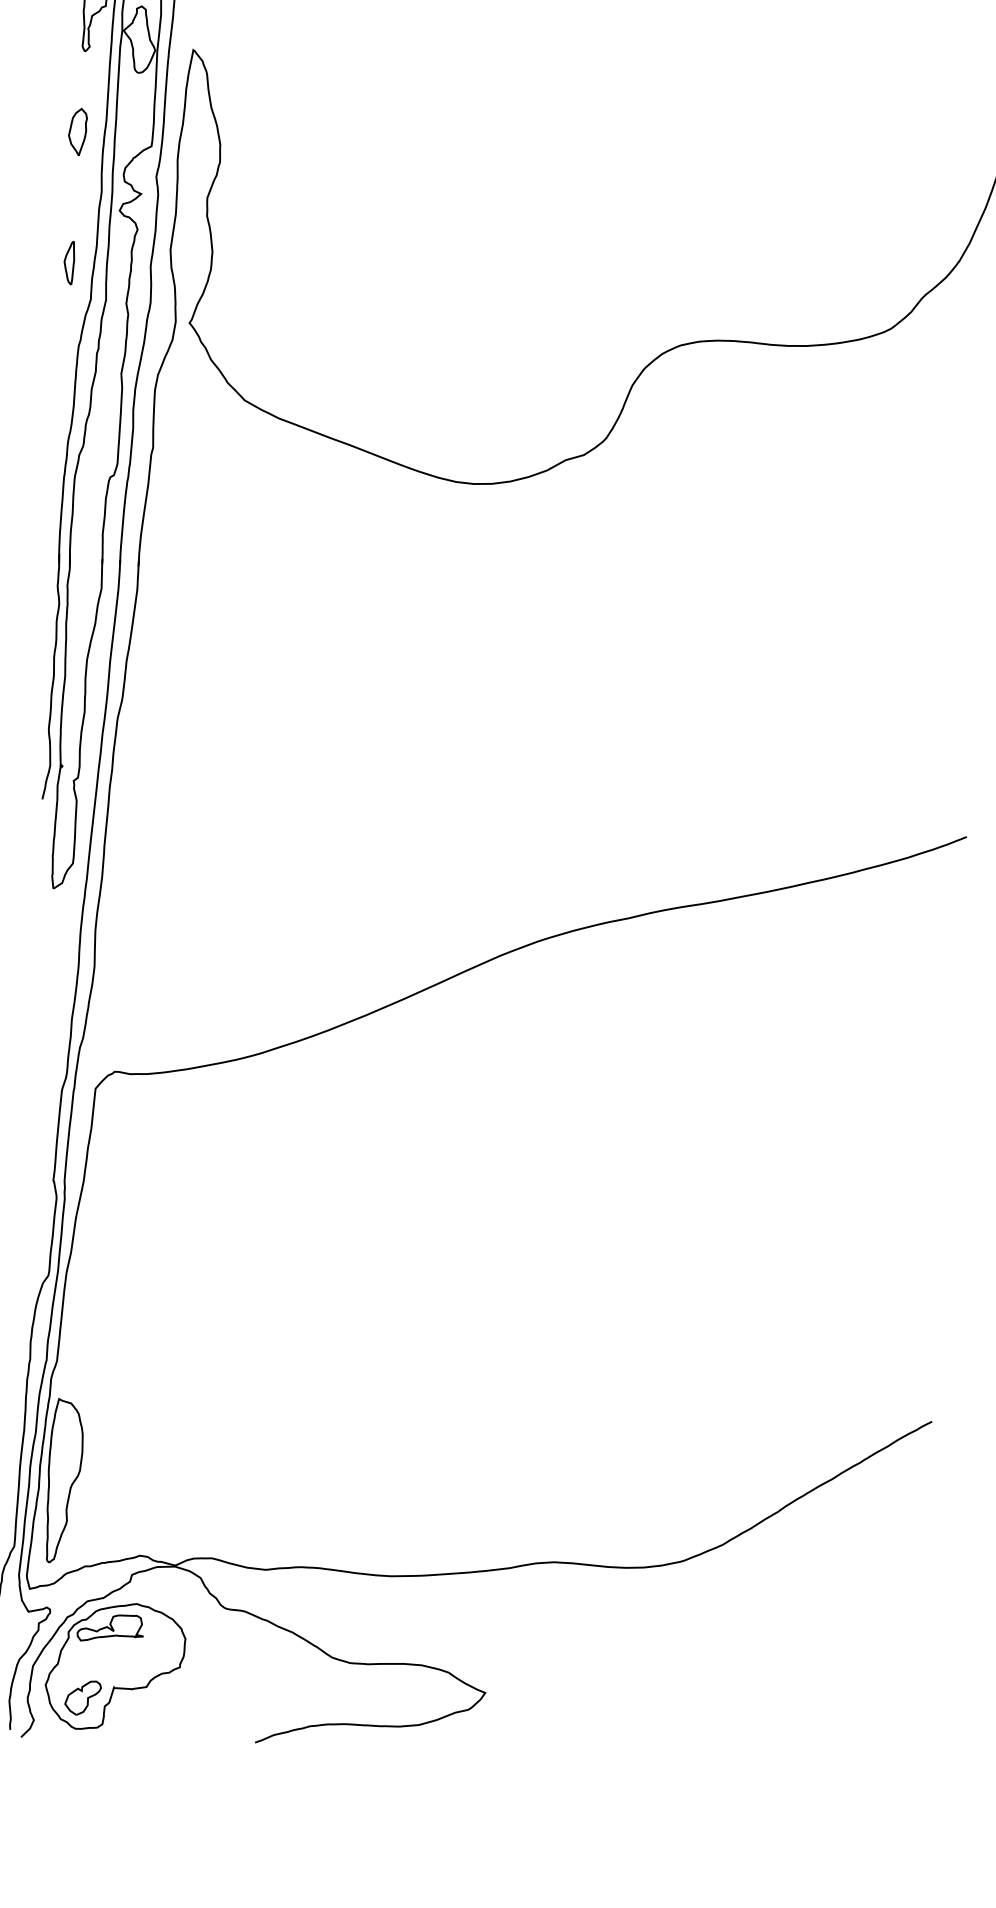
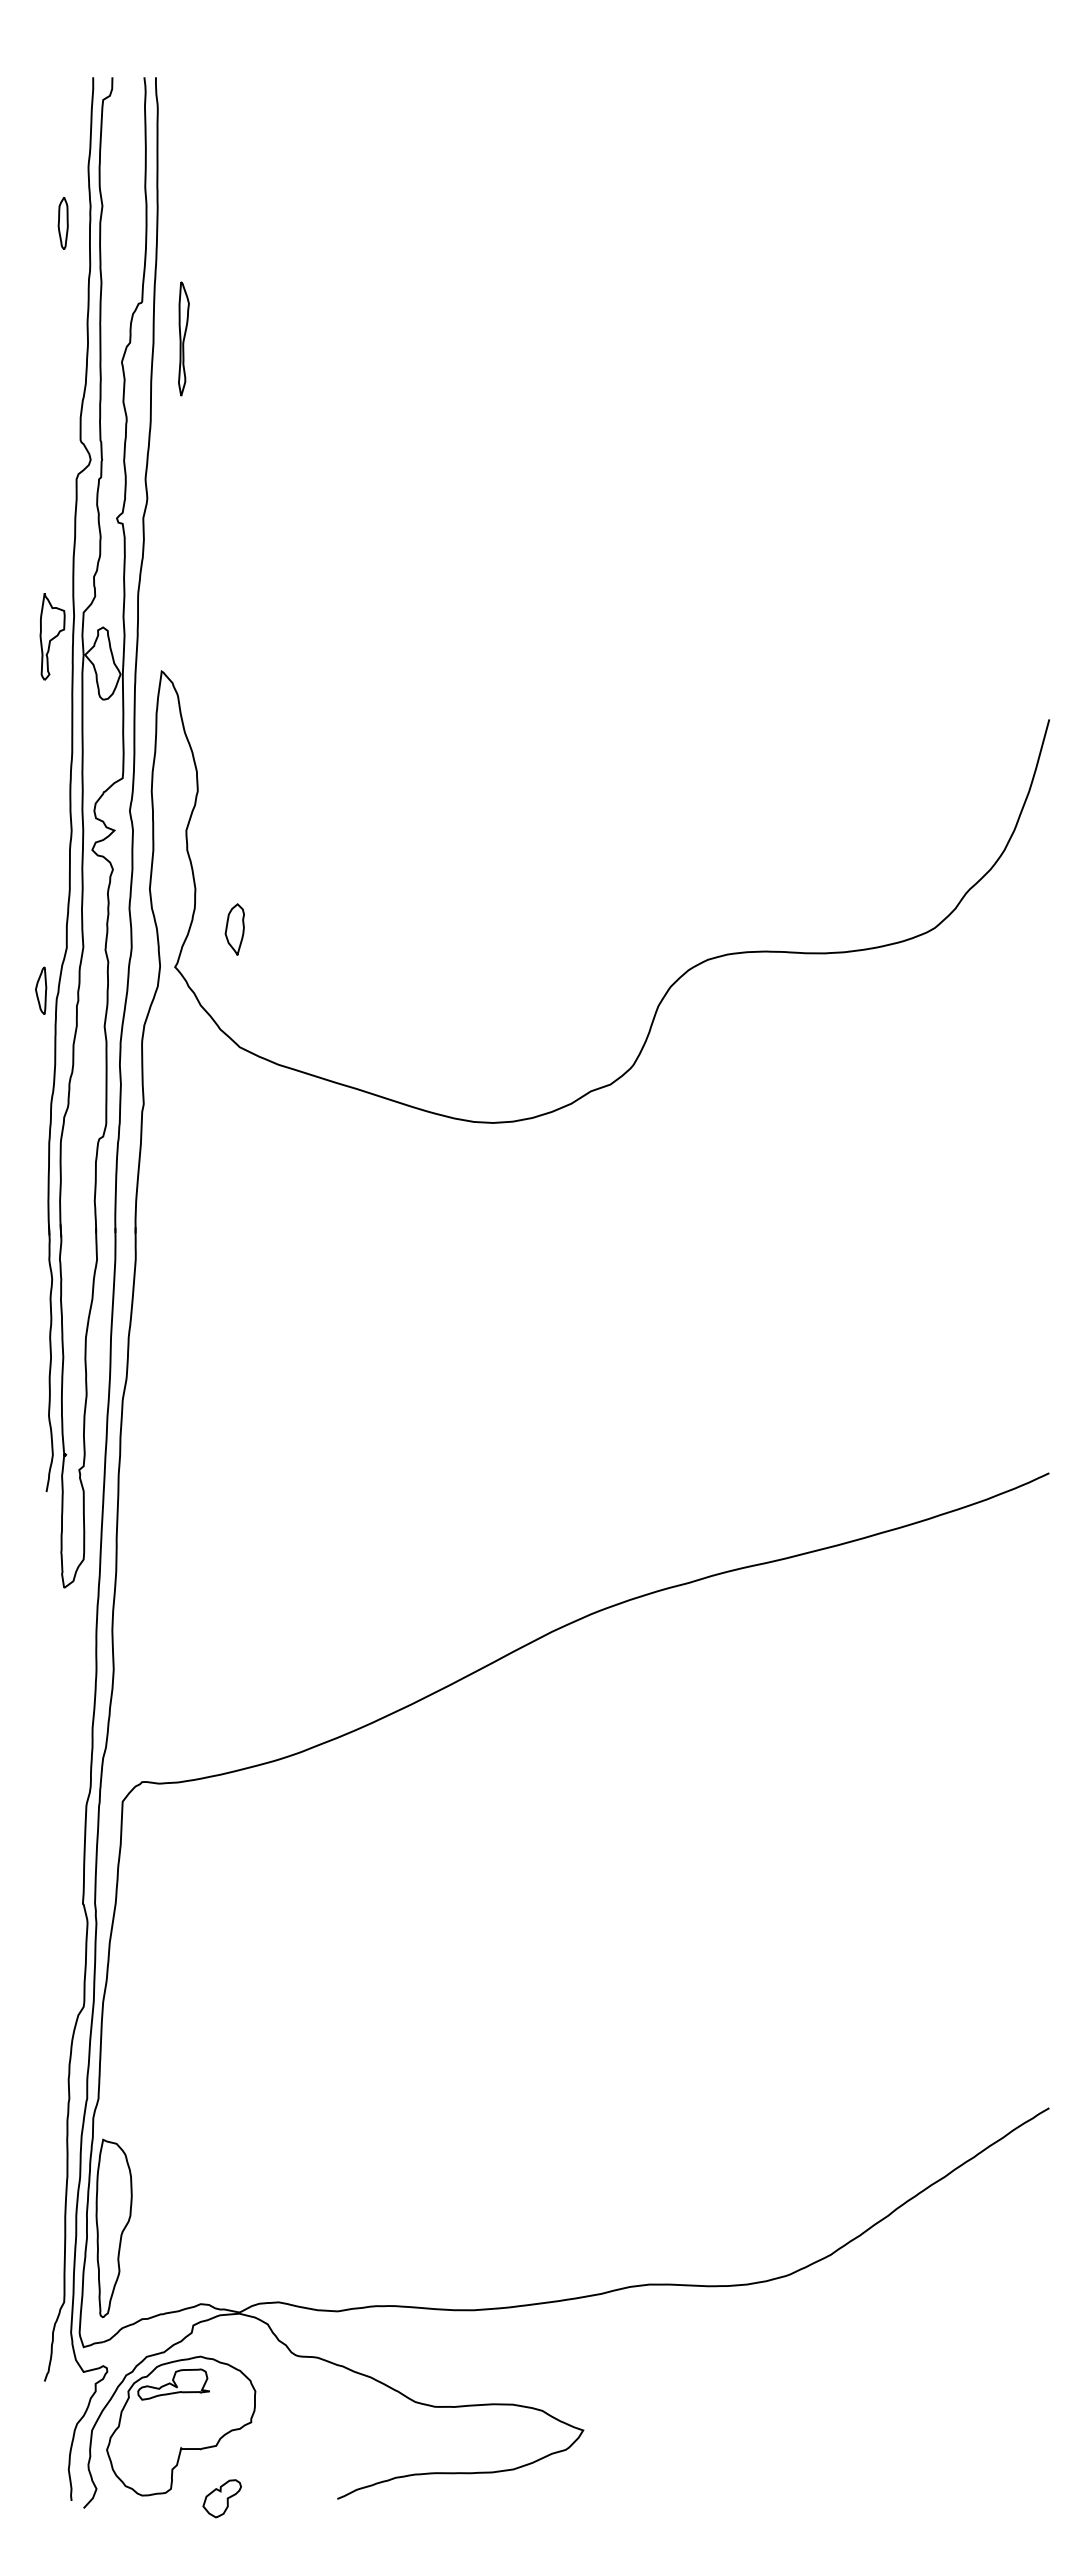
part: (77, 131) -> (234, 929), moved
part: (69, 262) -> (41, 990), moved
part: (82, 1697) -> (221, 2498), moved

